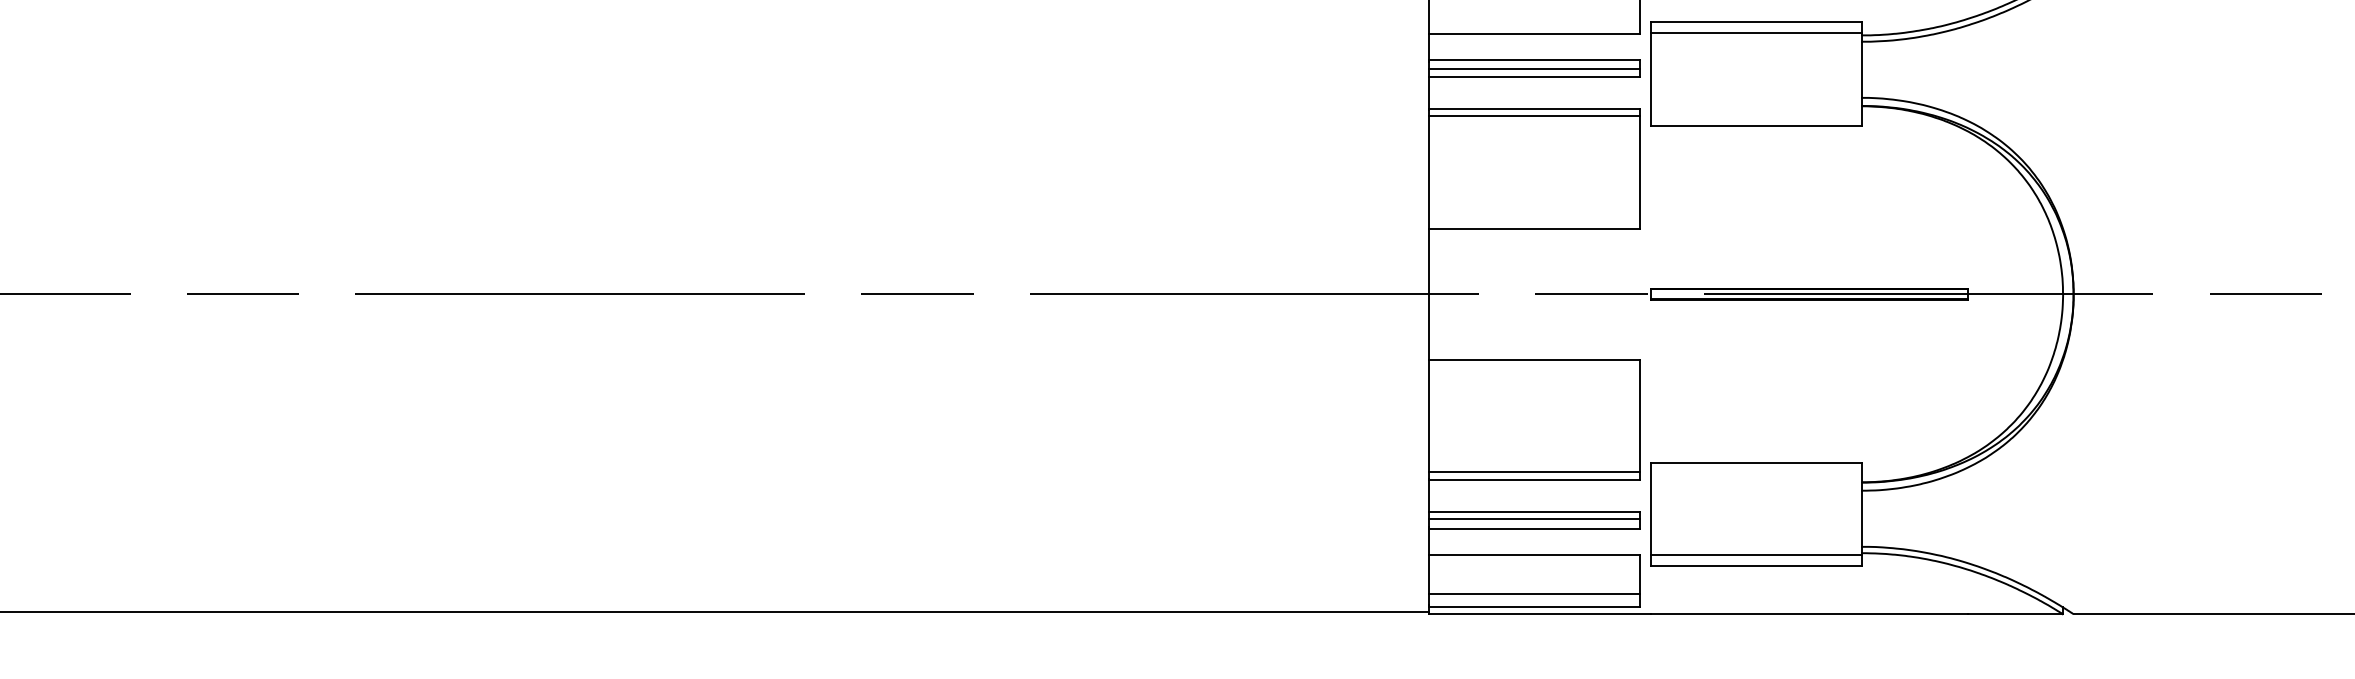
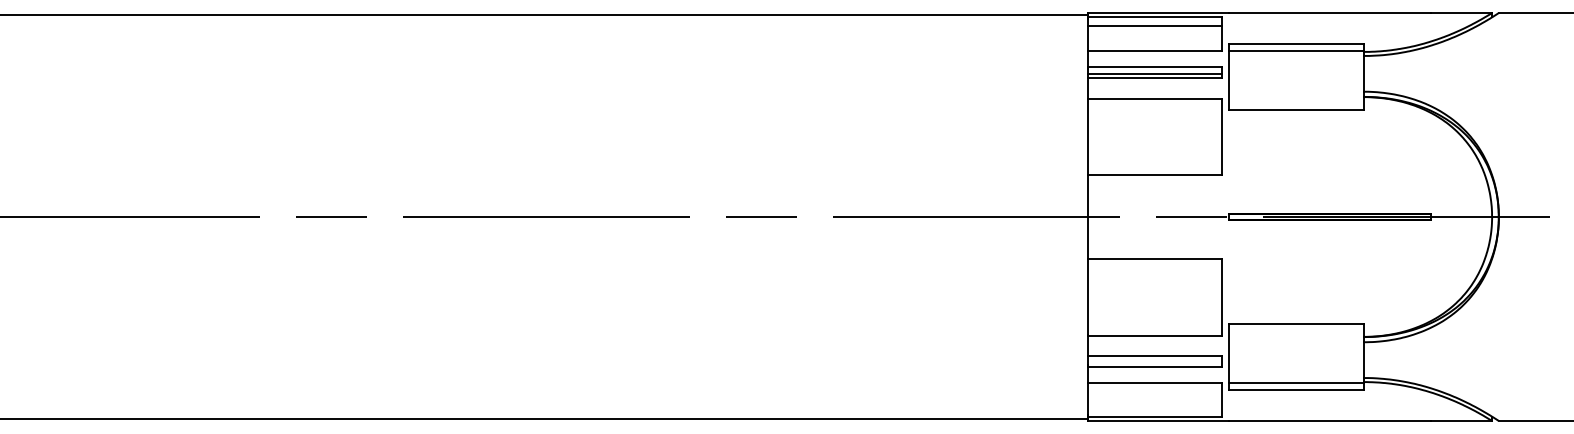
line: (1533, 116) -> (1154, 103), removed
line: (1533, 472) -> (1154, 330), removed
line: (1533, 519) -> (1154, 360), removed
line: (1533, 594) -> (1154, 408), removed

